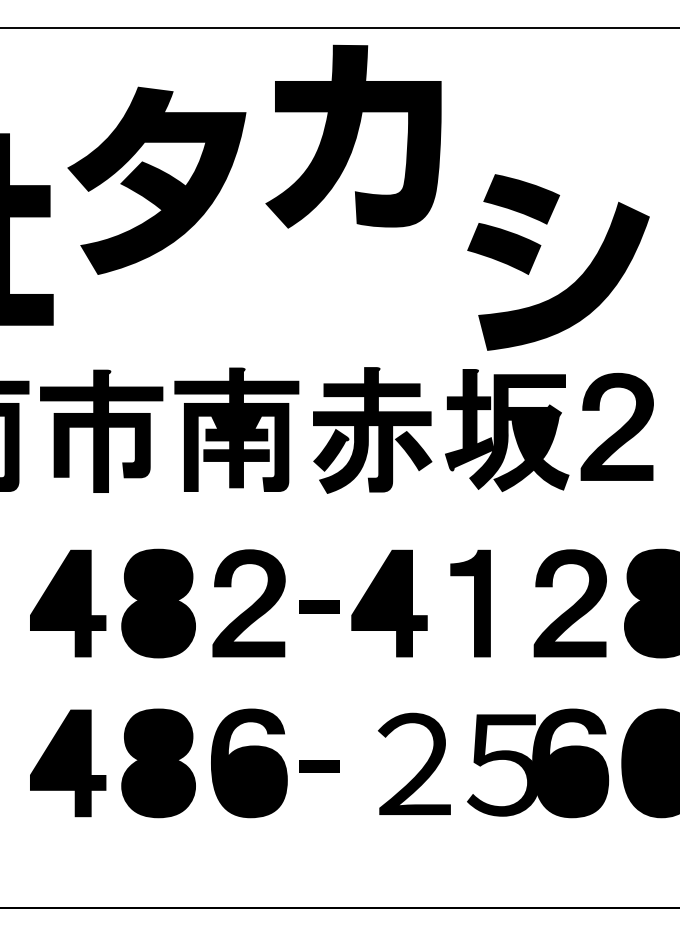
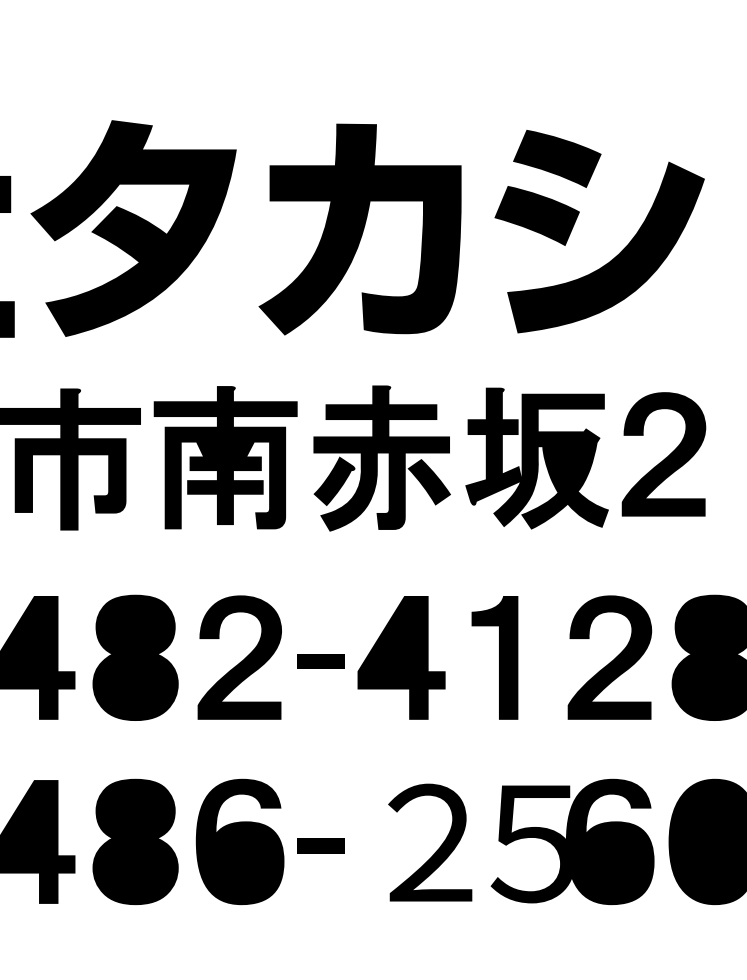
part: (353, 136) -> (360, 229), moved
part: (156, 180) -> (133, 228), moved
part: (537, 255) -> (575, 223), moved

